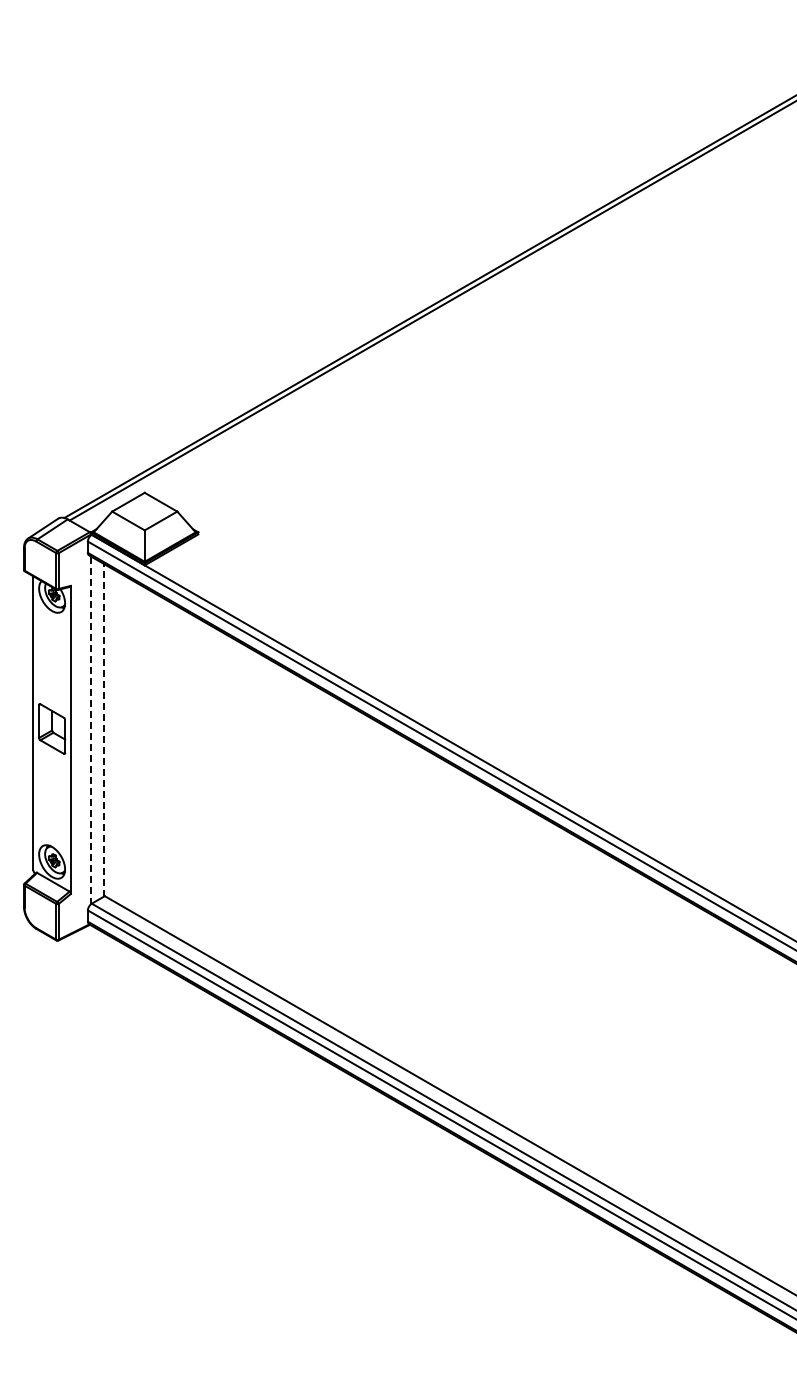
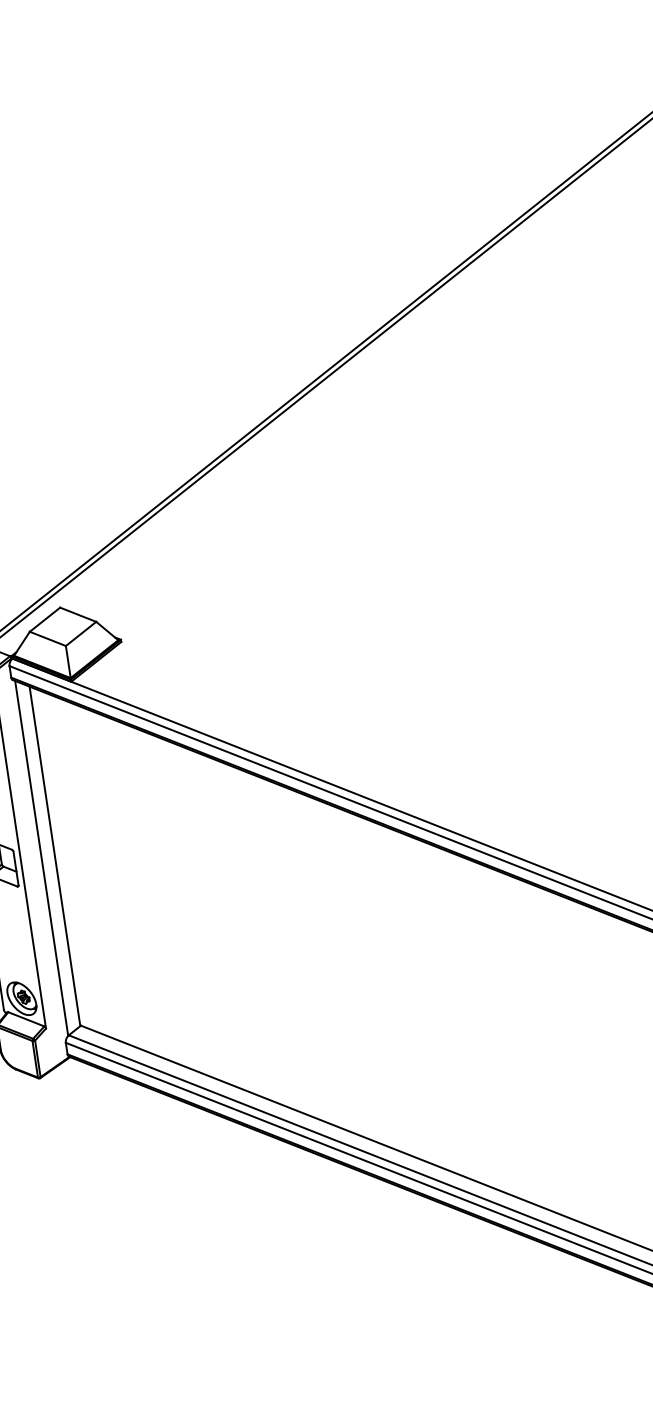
line: (104, 729) -> (55, 855), dashed -> solid
line: (91, 730) -> (42, 858), dashed -> solid

